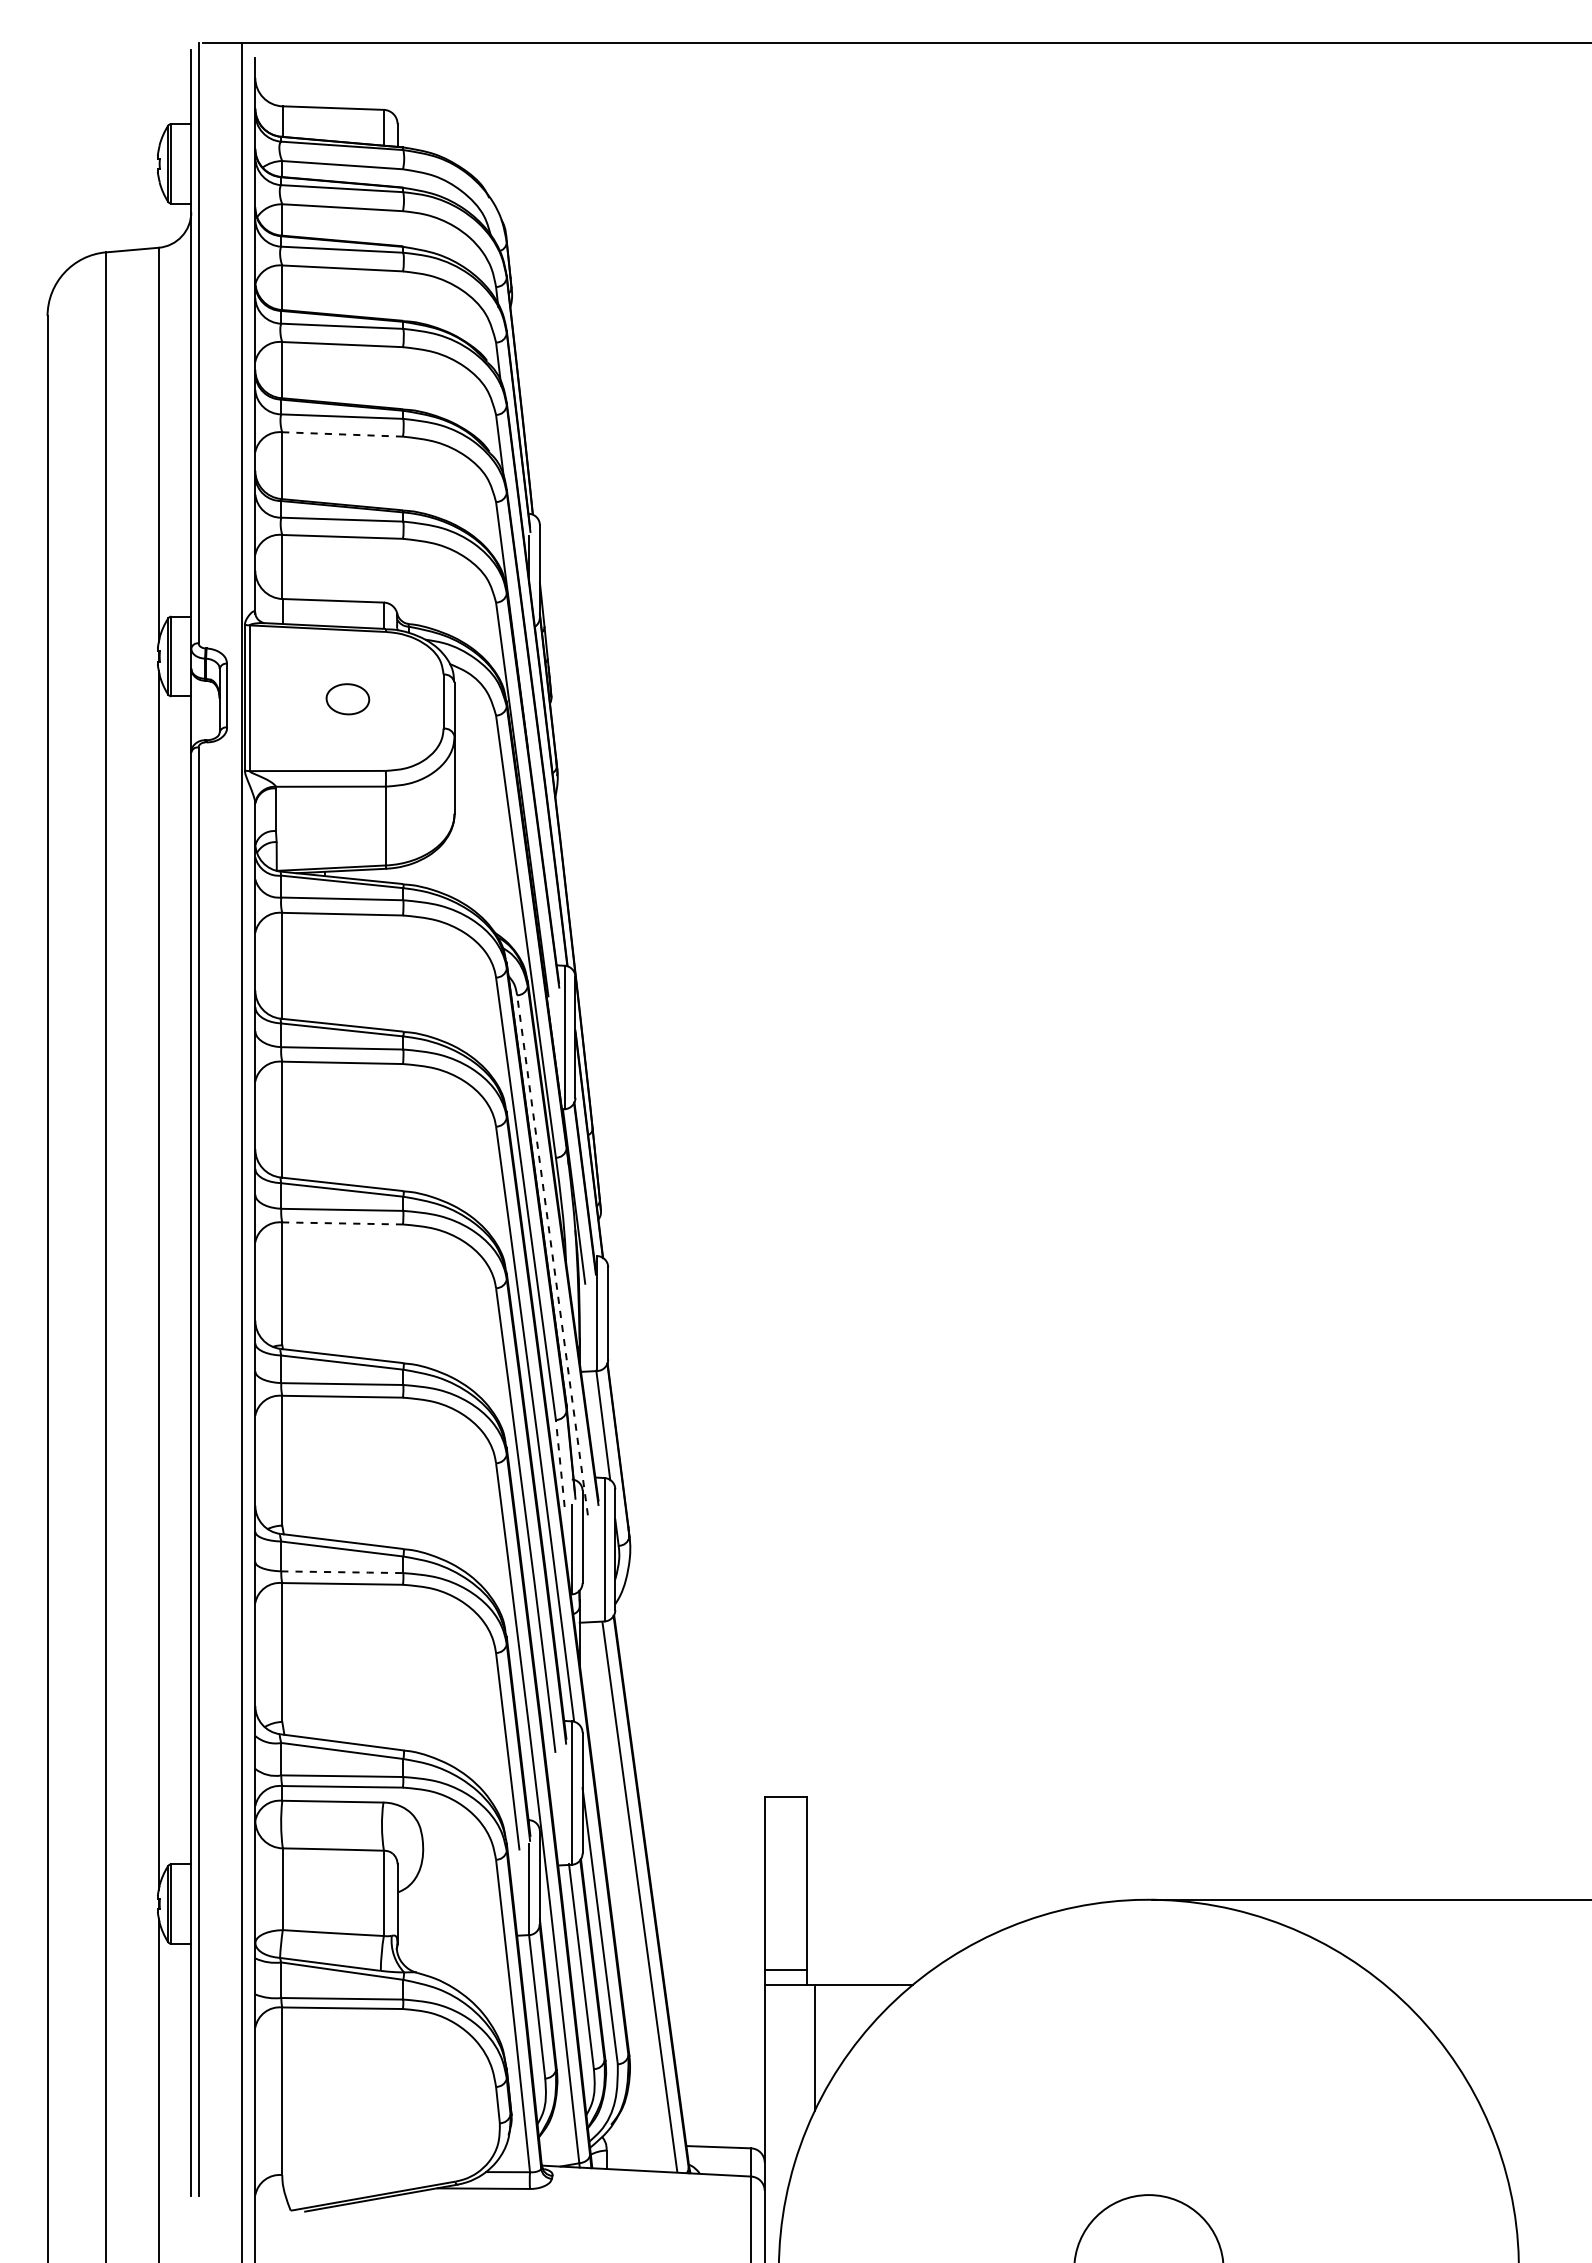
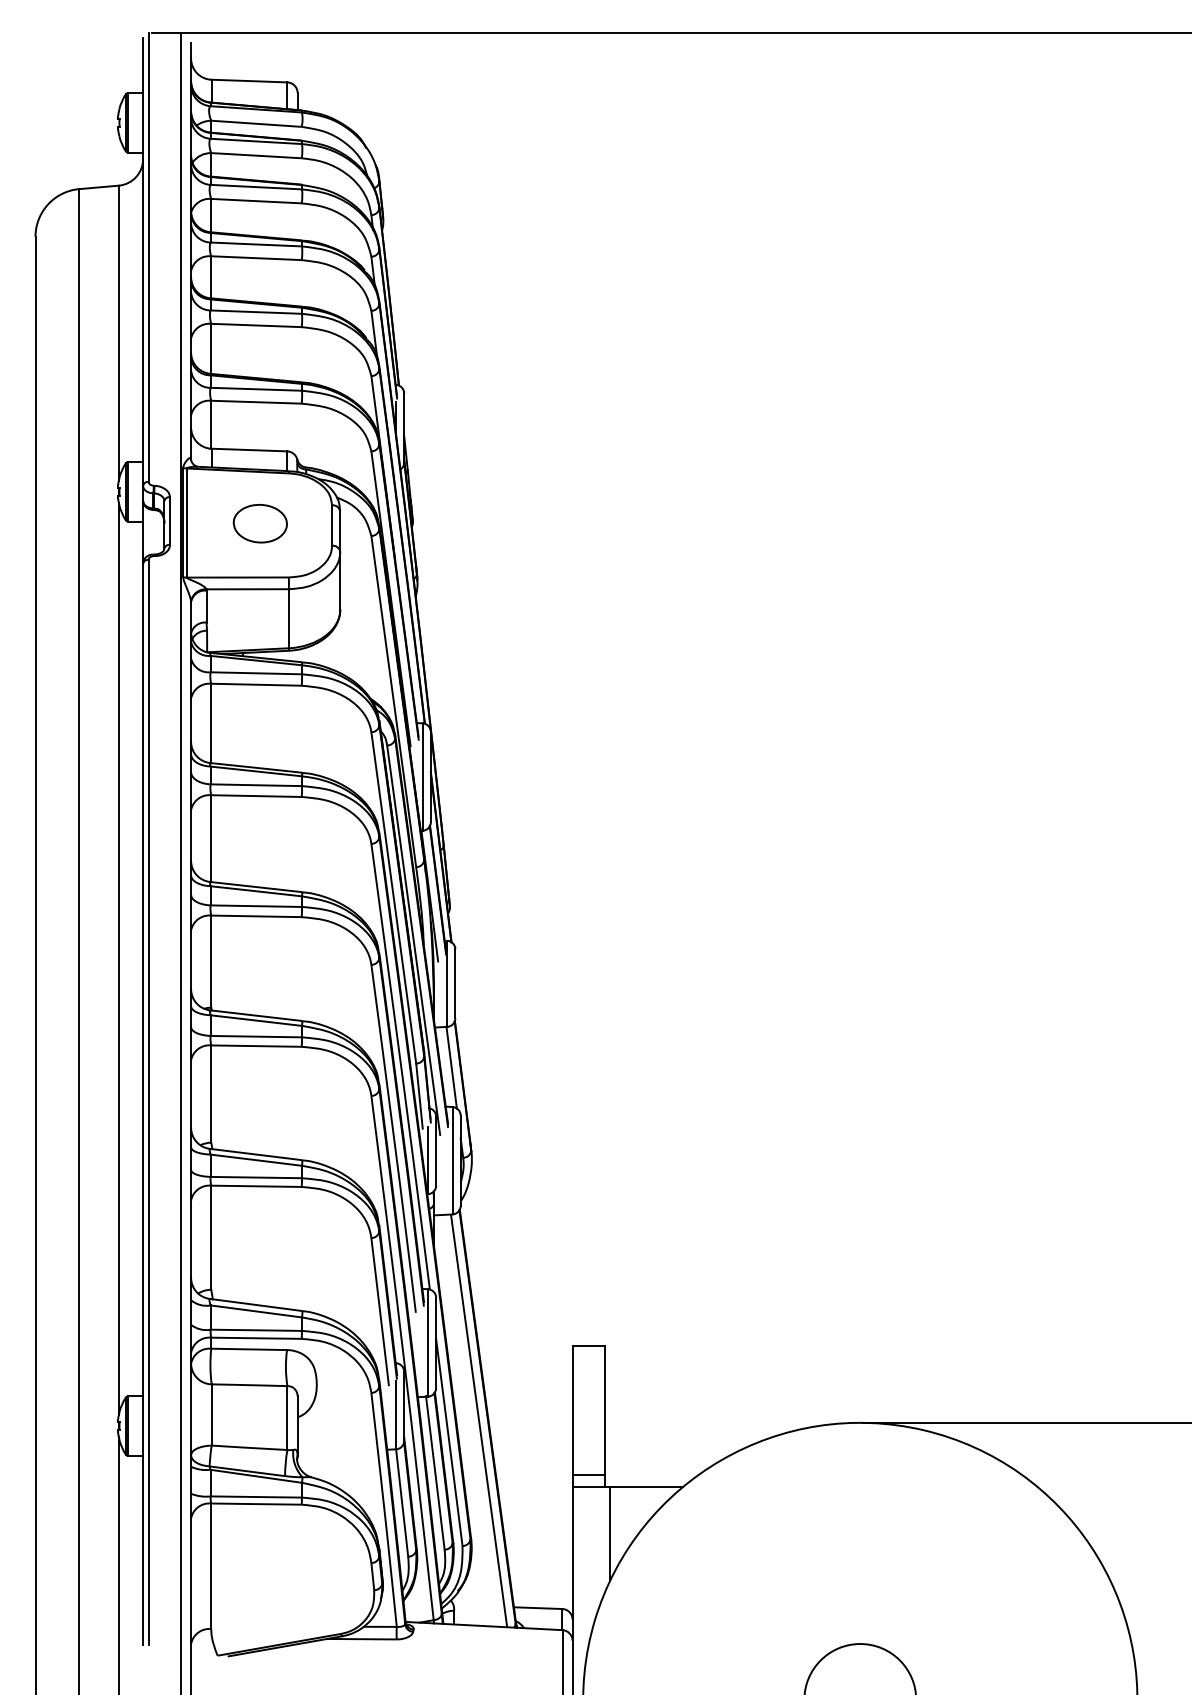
line: (342, 434) -> (256, 325), dashed -> solid
part: (347, 699) -> (260, 523), size x1.67
line: (342, 1223) -> (256, 916), dashed -> solid
line: (552, 1254) -> (413, 939), dashed -> solid
line: (560, 1463) -> (419, 1096), dashed -> solid
line: (342, 1572) -> (256, 1177), dashed -> solid

